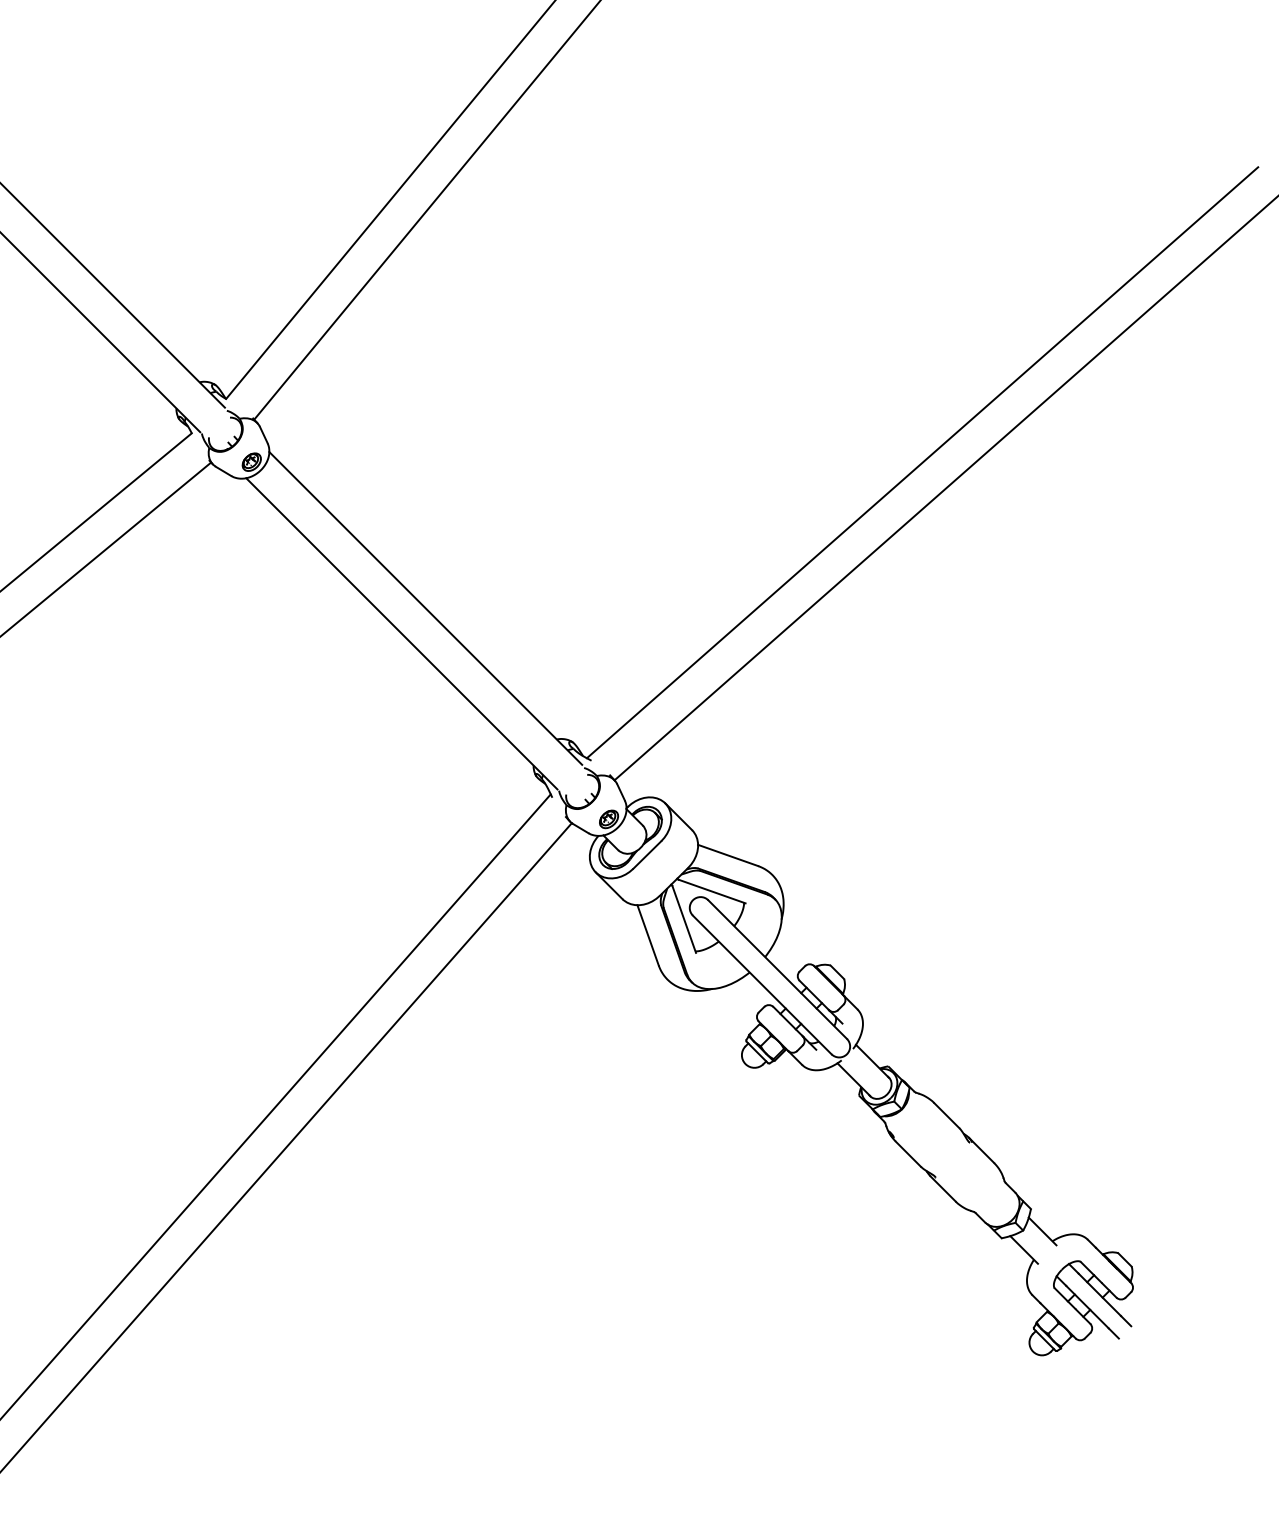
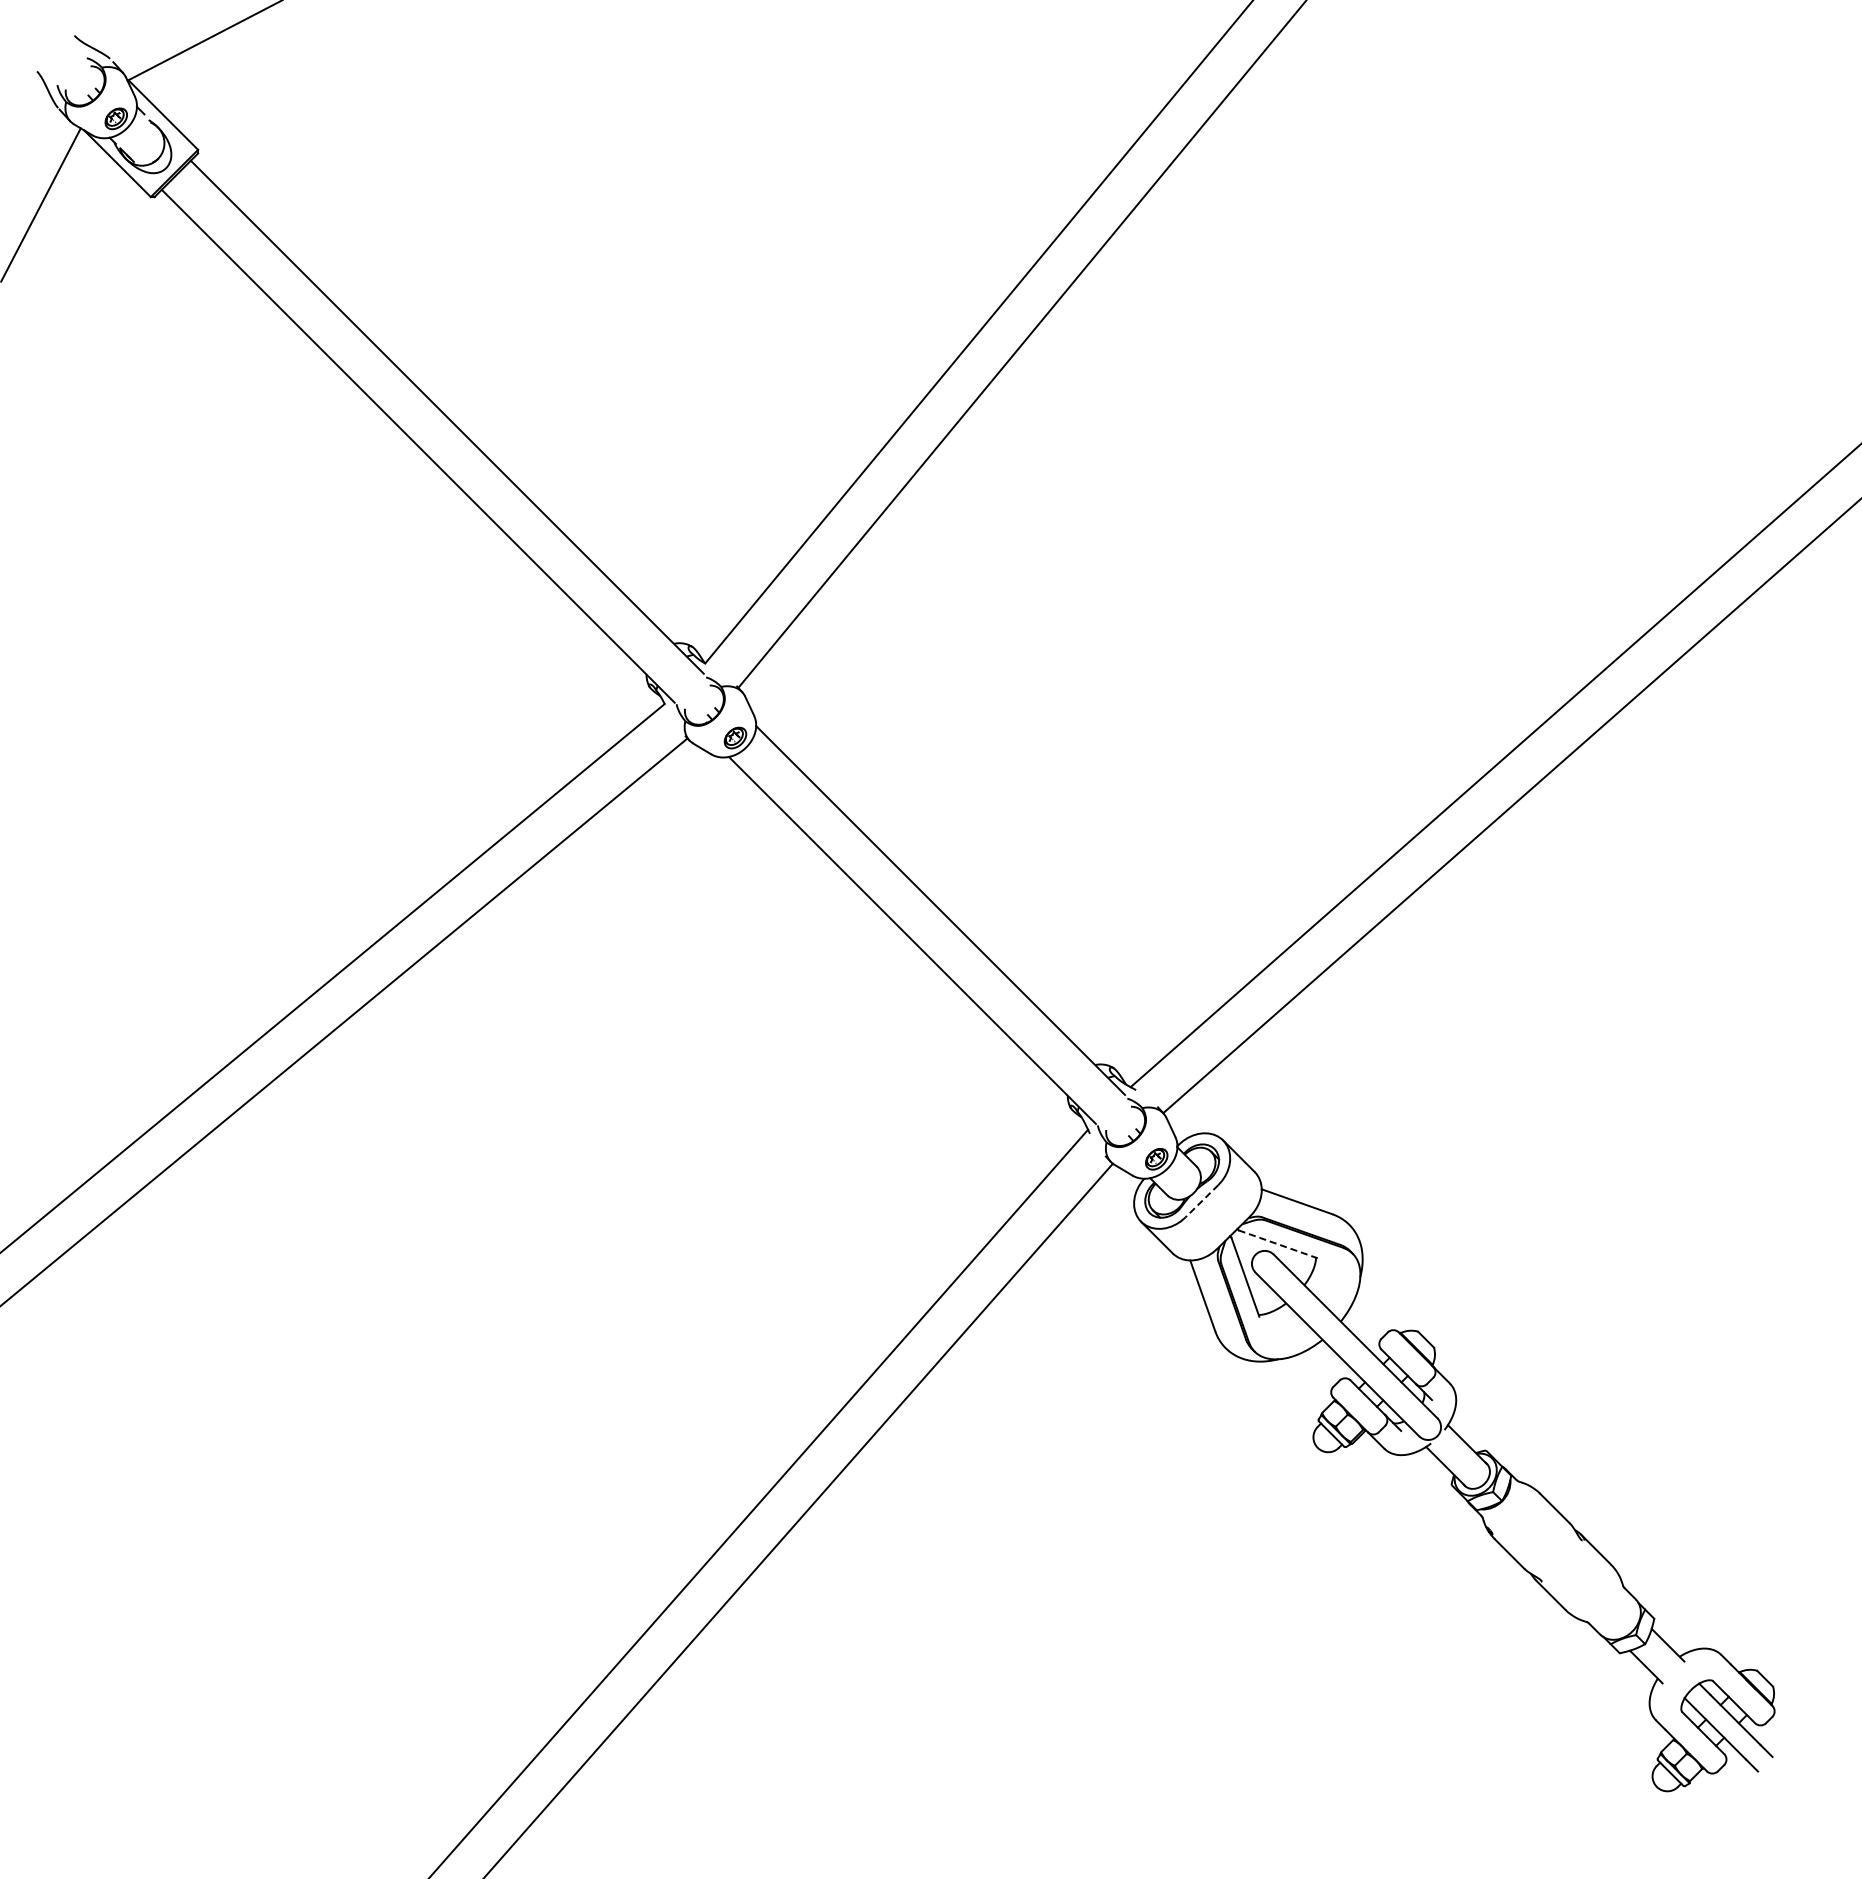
line: (646, 855) -> (1201, 1201), solid -> dashed
line: (712, 891) -> (1278, 1244), solid -> dashed

